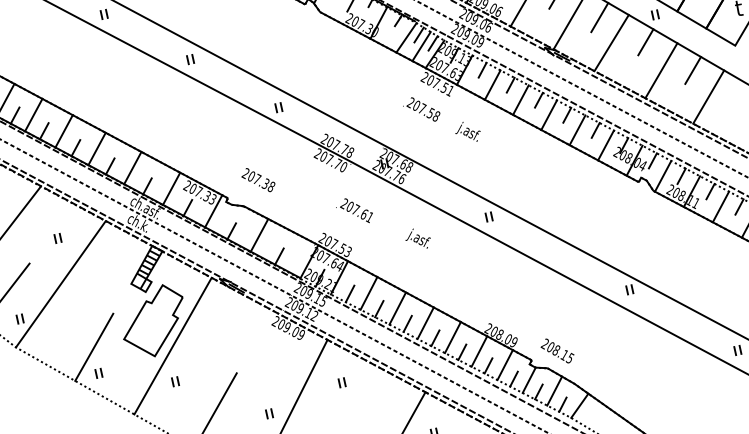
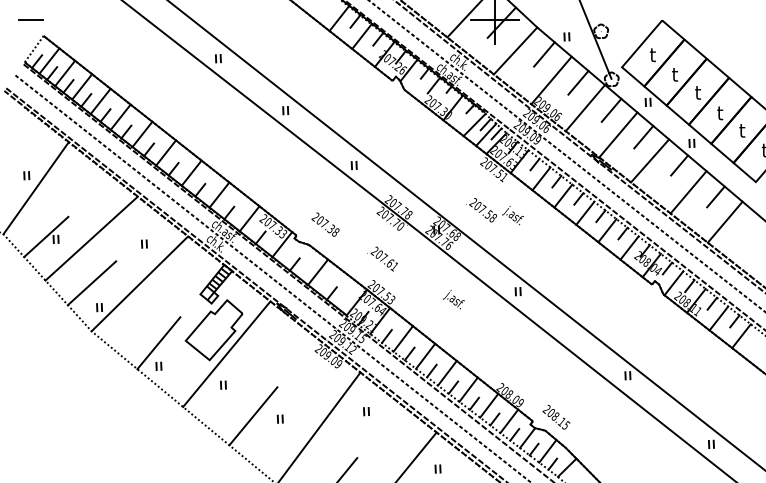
text: (421, 110) -> (481, 210), moved
text: (354, 210) -> (382, 258), moved
part: (268, 413) -> (279, 418), moved

